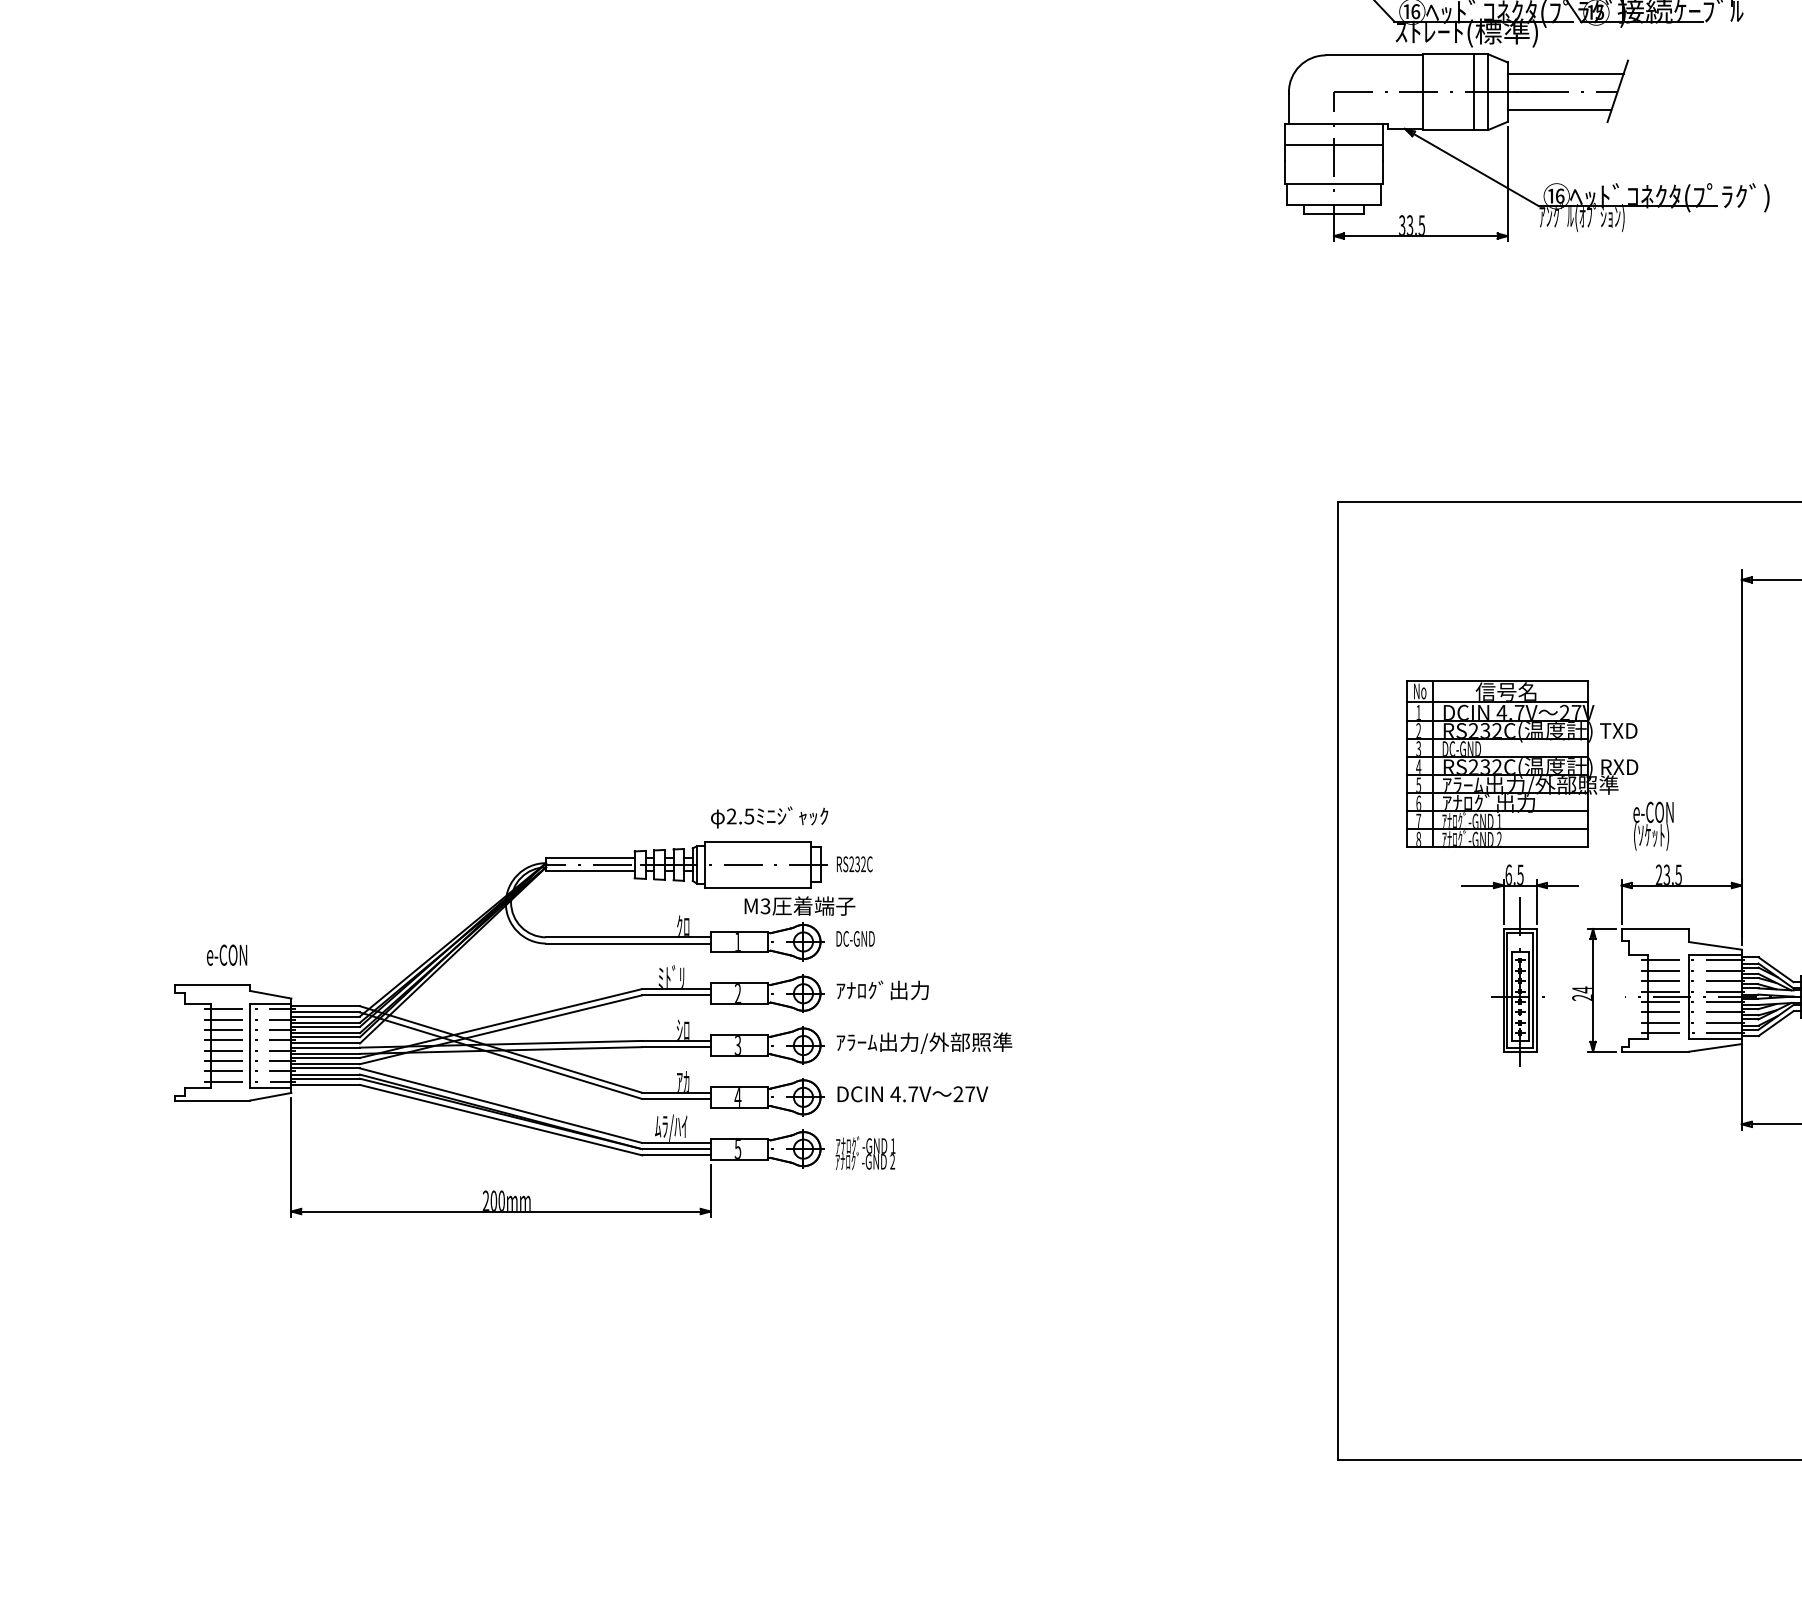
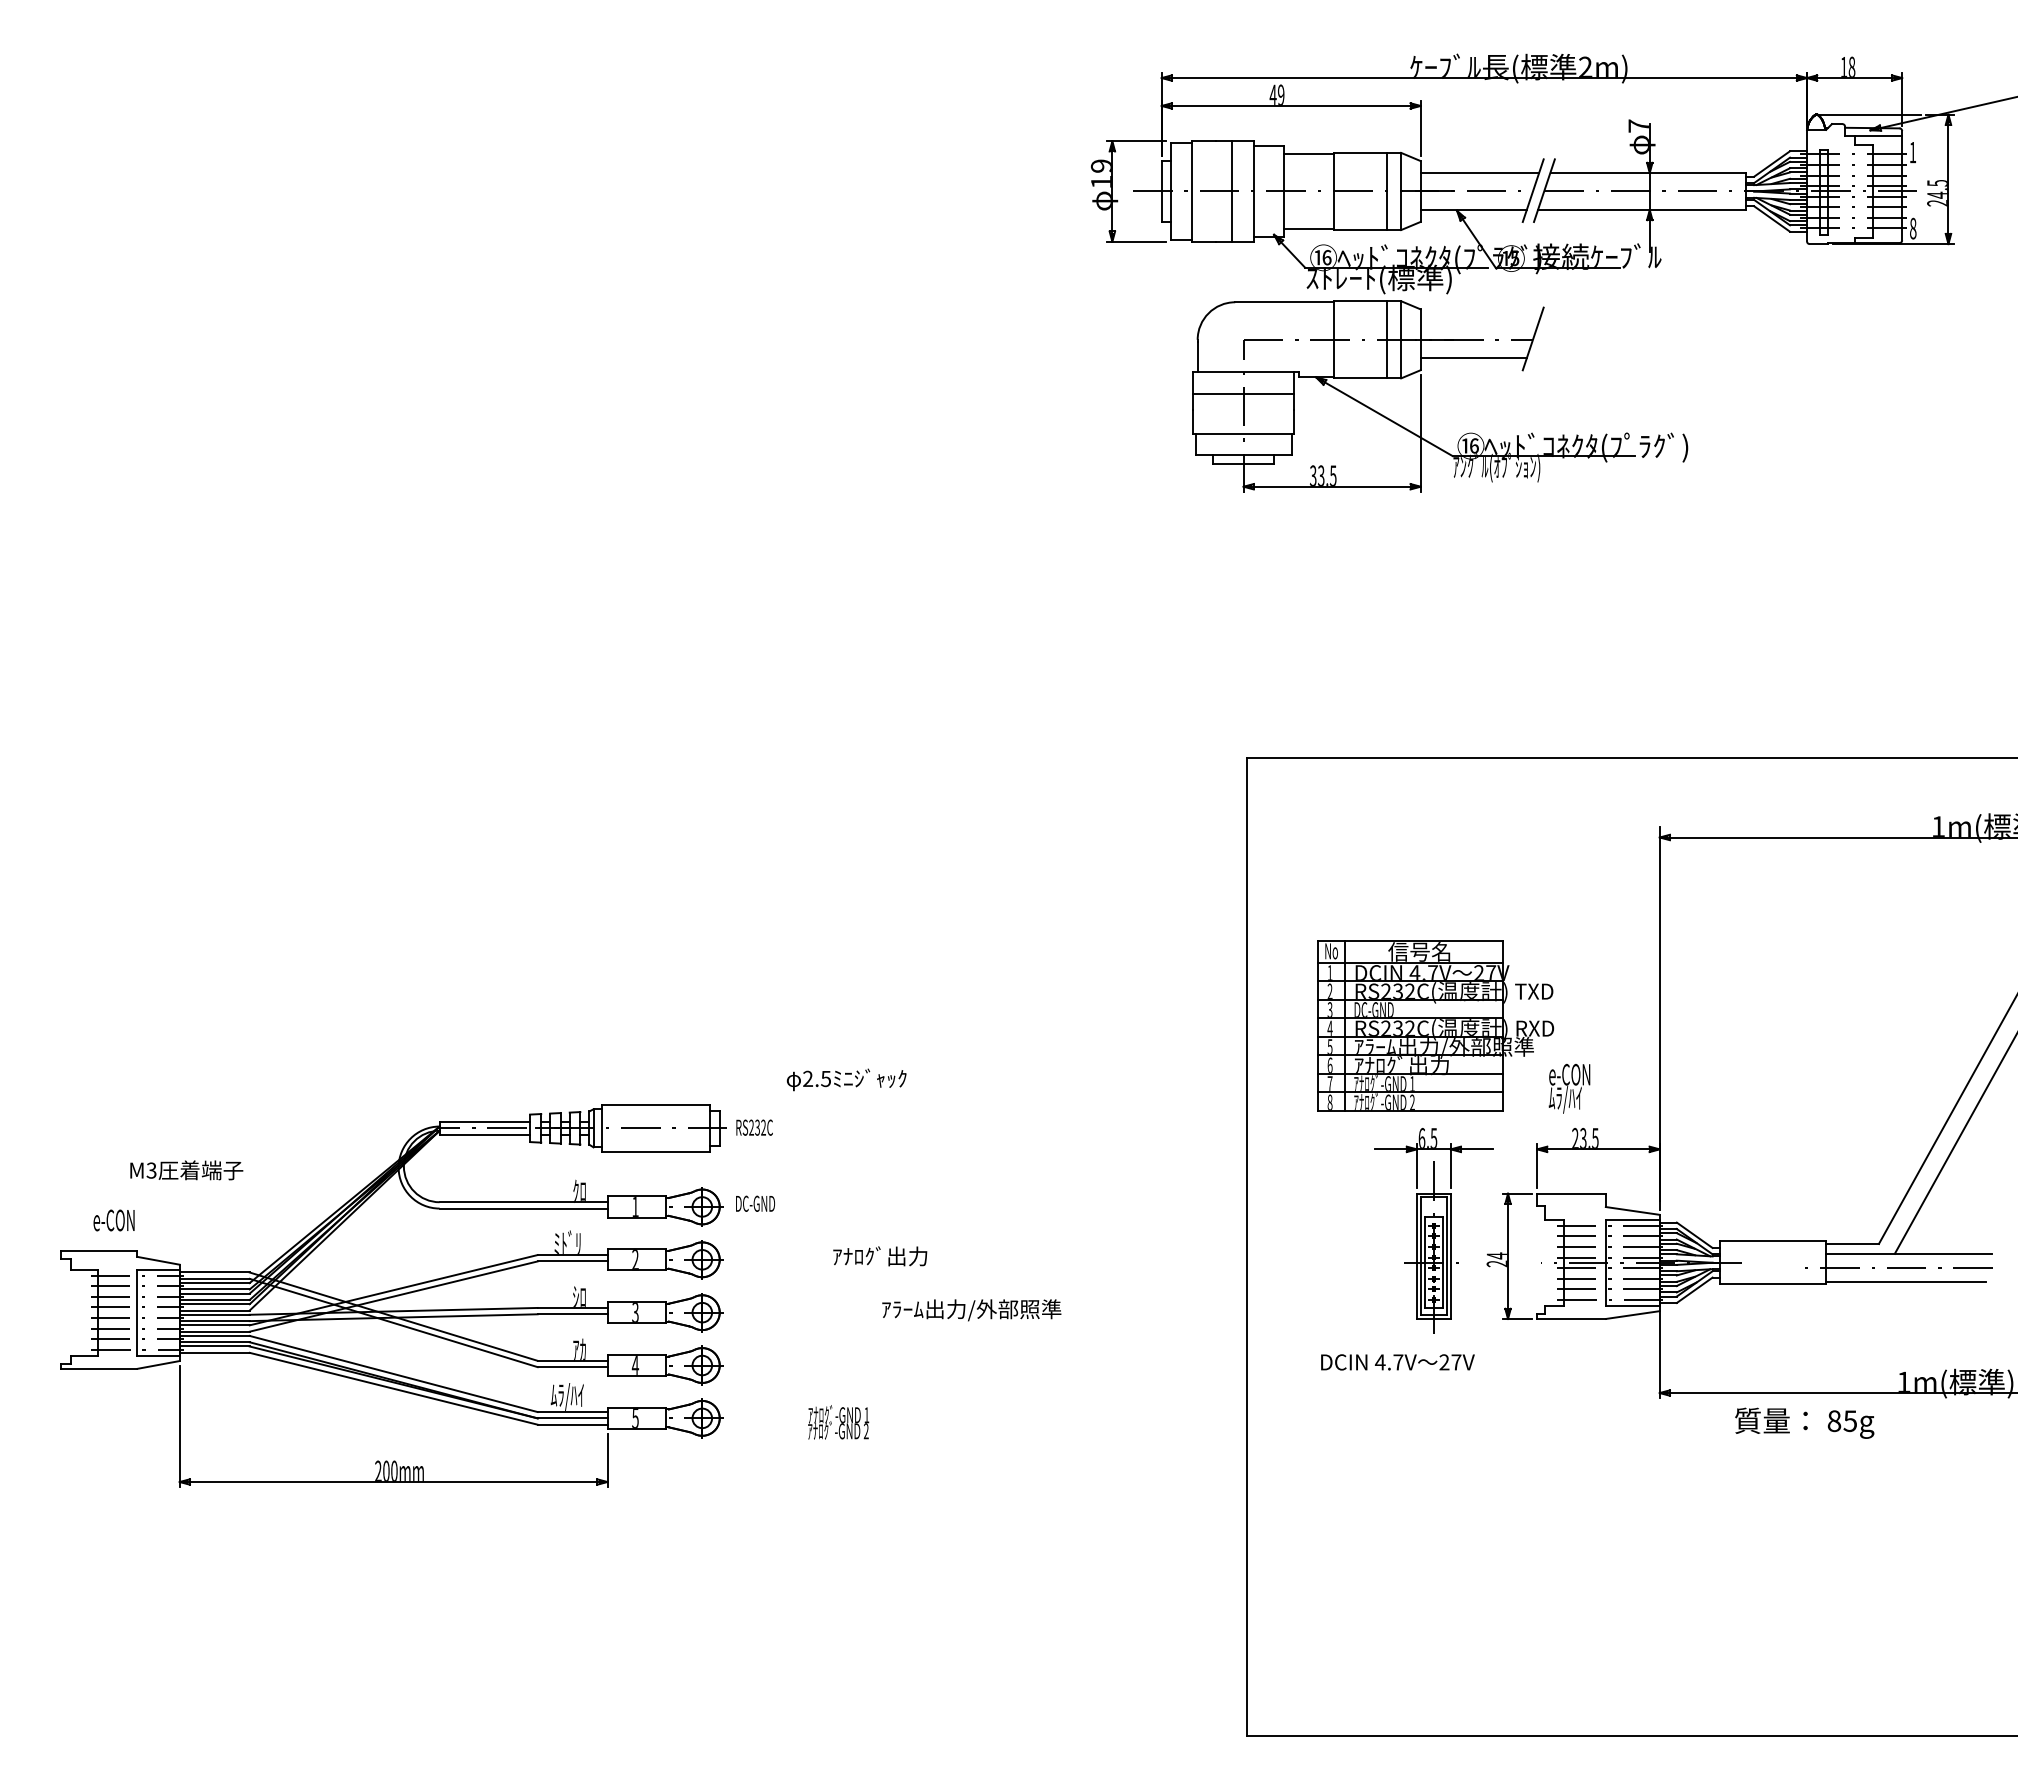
line: (1565, 74) -> (1479, 321), removed
text: (769, 817) -> (846, 1079), moved
text: (1650, 836) -> (1566, 1099), (ｿｹｯﾄ) -> ﾑﾗ/ﾊｲ
text: (799, 906) -> (186, 1170), moved
text: (883, 990) -> (880, 1256), moved
text: (924, 1043) -> (971, 1310), moved
text: (912, 1094) -> (1397, 1362), moved
text: (865, 1153) -> (838, 1422), moved

